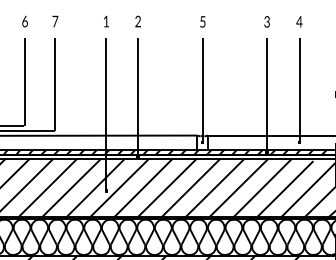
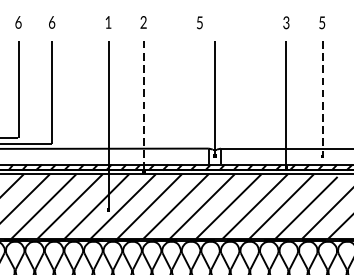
text: (55, 21) -> (52, 22), 7 -> 6
text: (202, 21) -> (199, 22), moved
text: (299, 21) -> (322, 22), 4 -> 5
line: (299, 91) -> (322, 99), solid -> dashed
line: (138, 98) -> (144, 107), solid -> dashed

